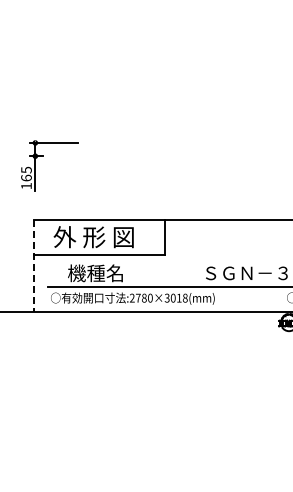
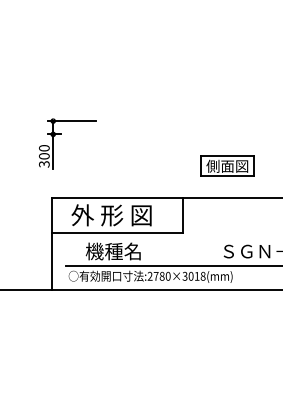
text: (26, 177) -> (44, 155), 165 -> 300
part: (209, 187) -> (227, 165), added
line: (34, 265) -> (52, 243), dashed -> solid

